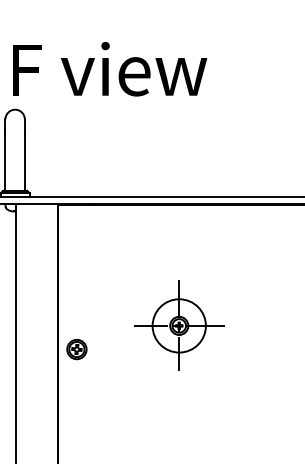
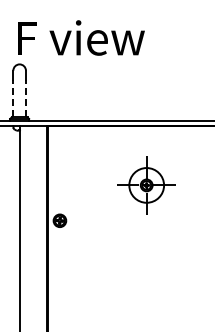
line: (5, 161) -> (13, 98), solid -> dashed
line: (24, 161) -> (25, 98), solid -> dashed
part: (178, 326) -> (146, 185), moved

